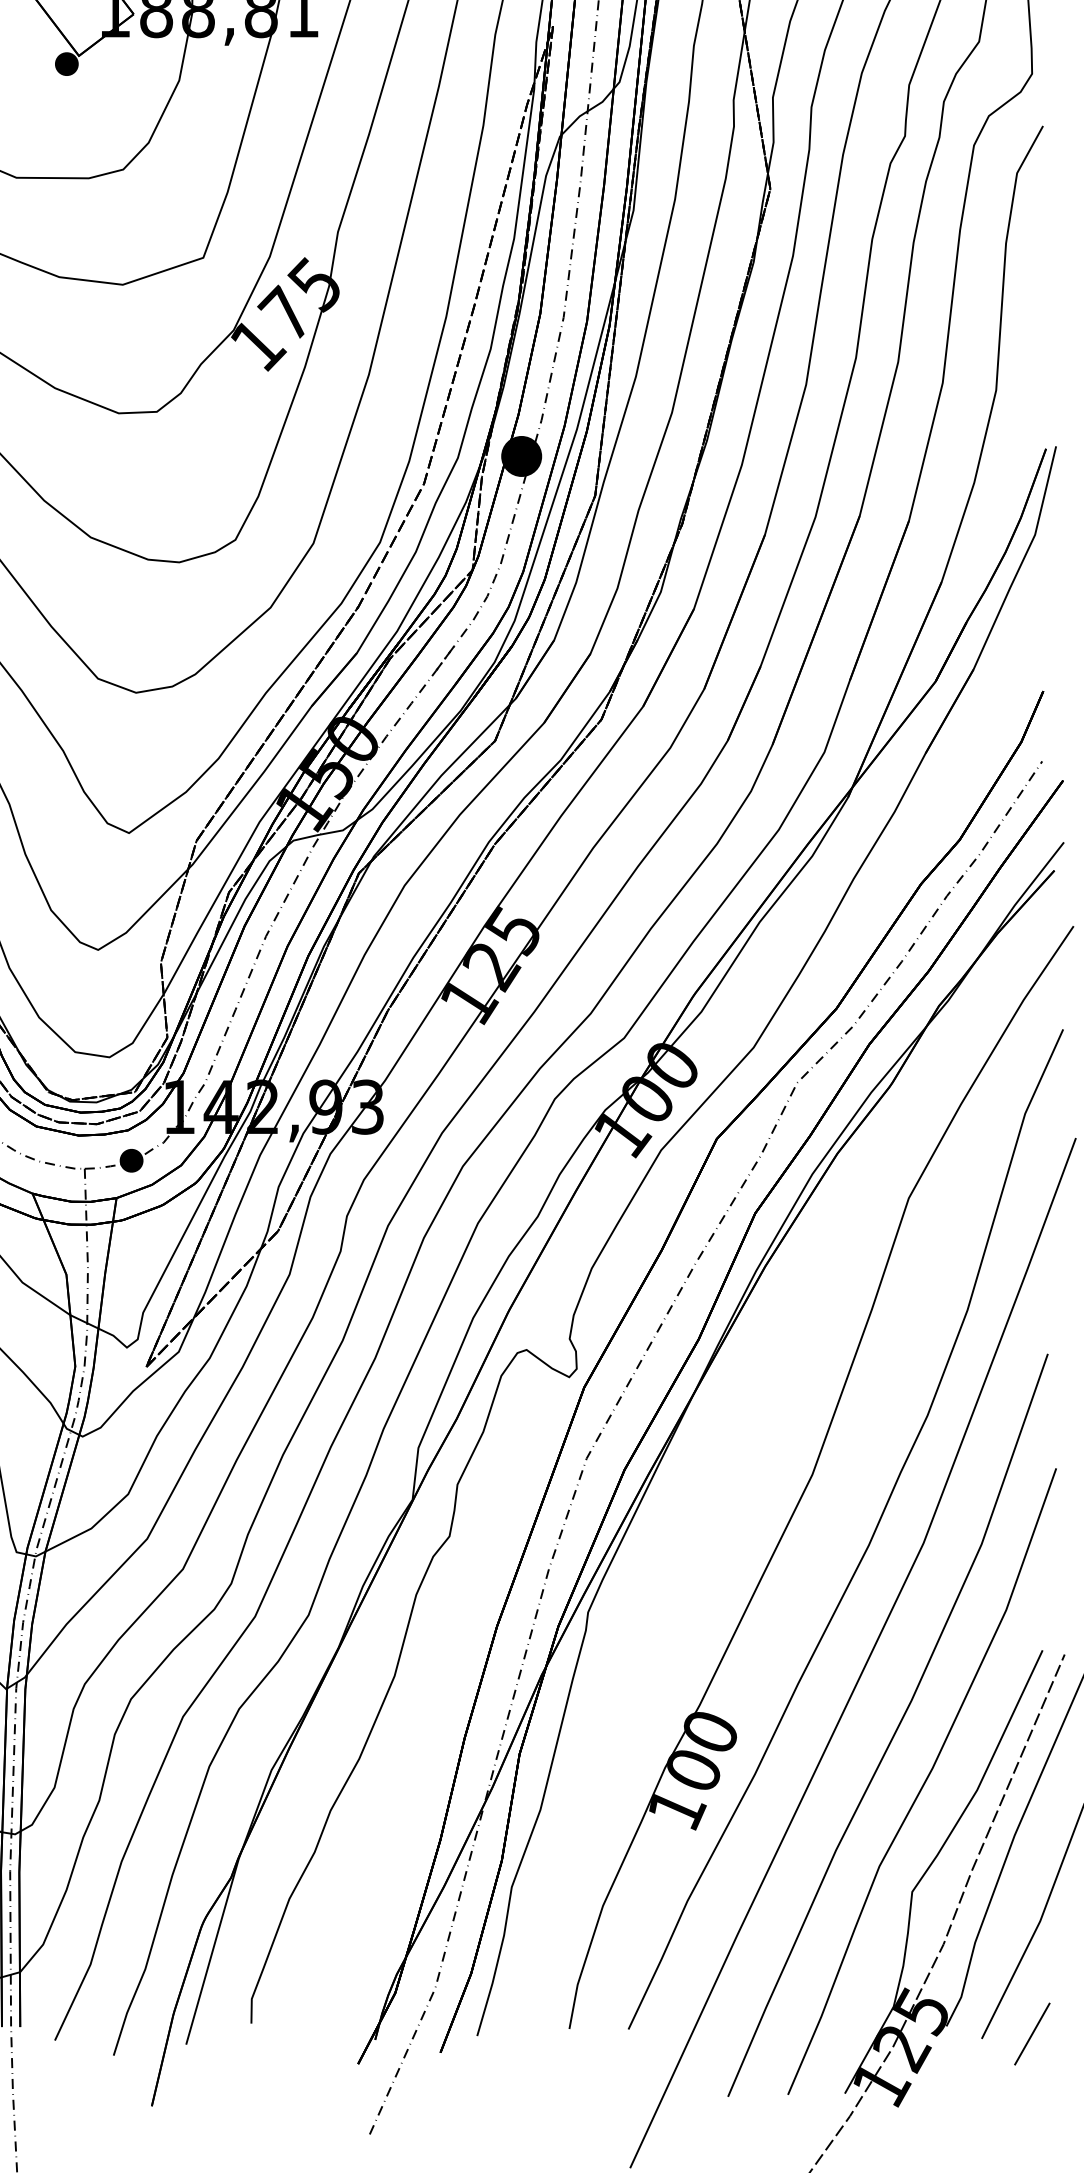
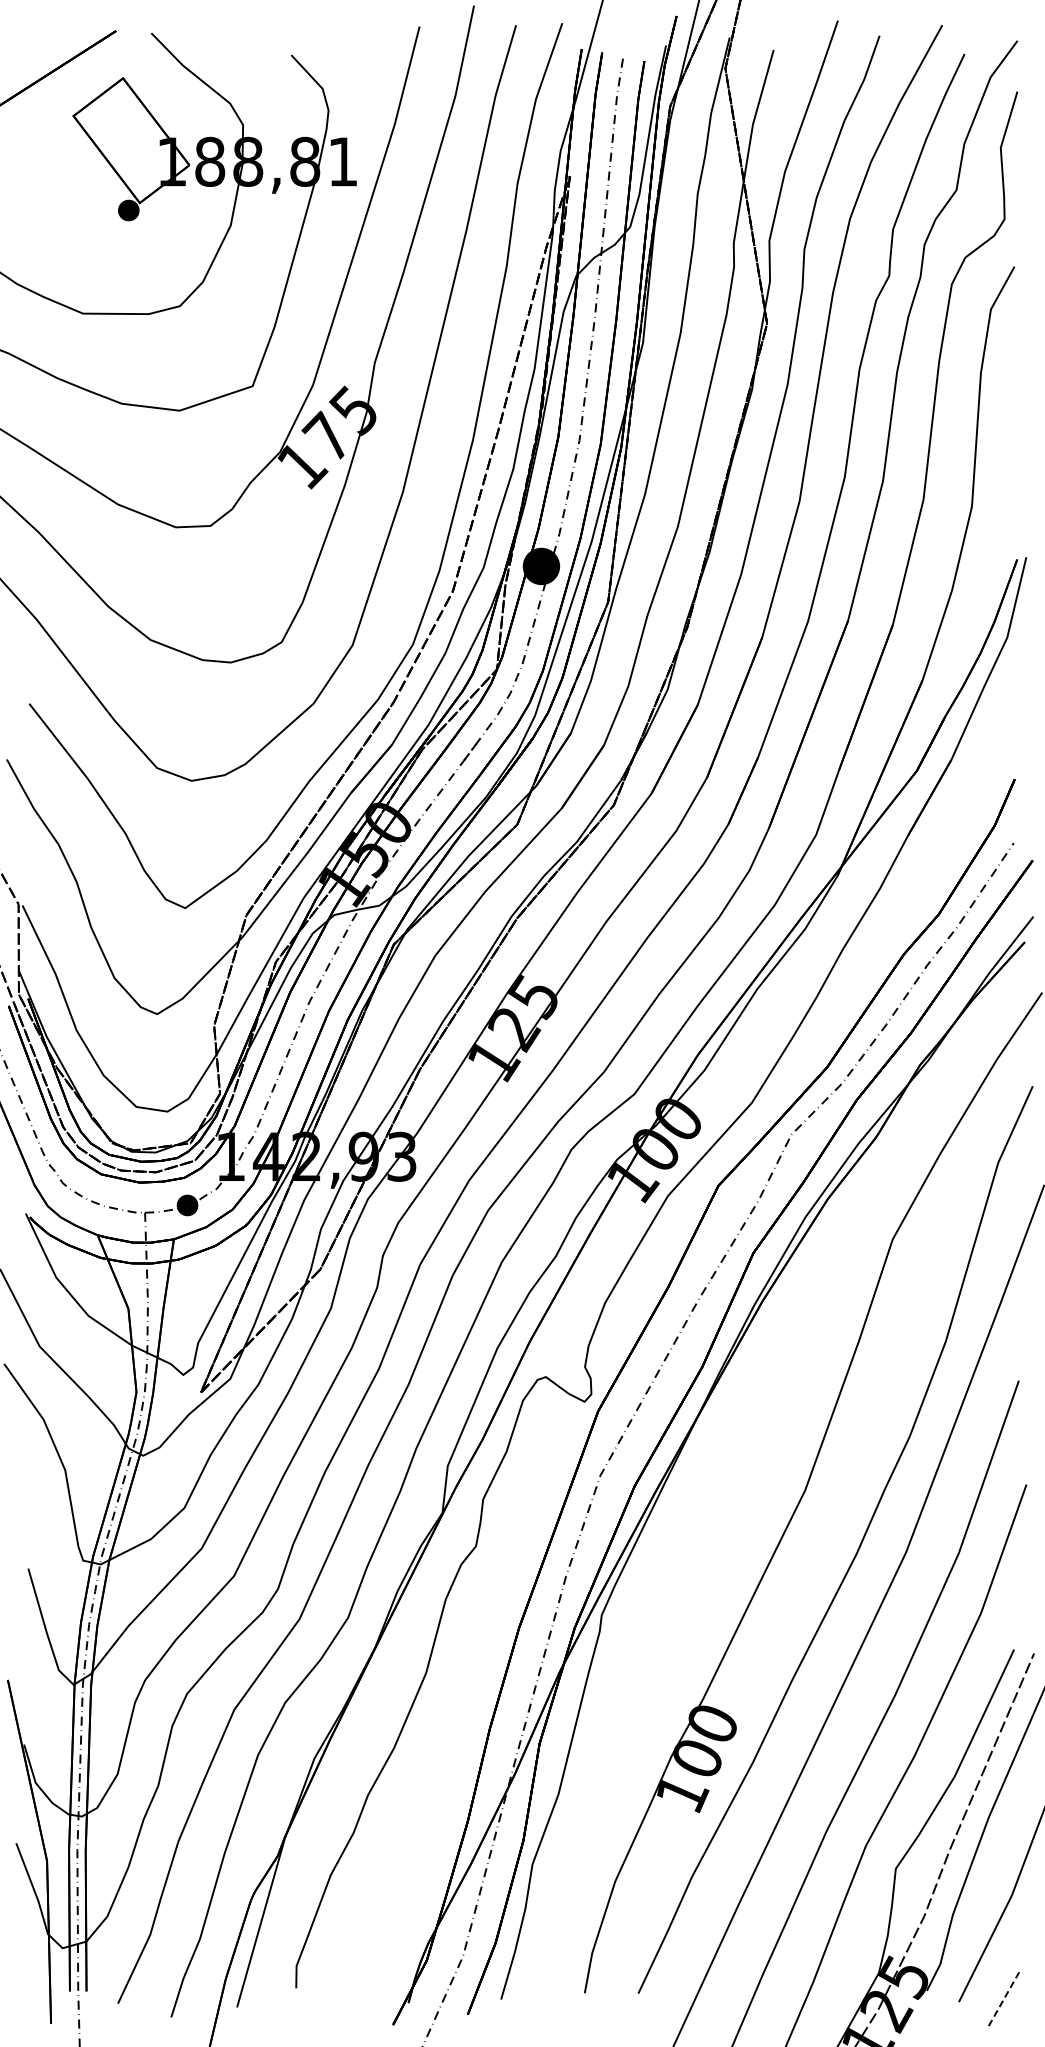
line: (1032, 2033) -> (1004, 1997), solid -> dashed

